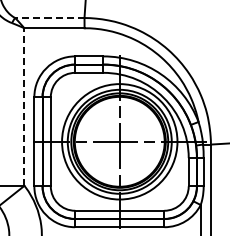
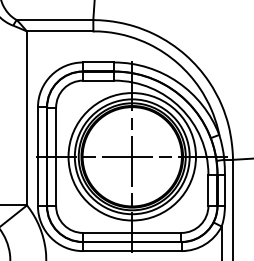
line: (49, 18) -> (54, 20), dashed -> solid
line: (24, 107) -> (27, 118), dashed -> solid

